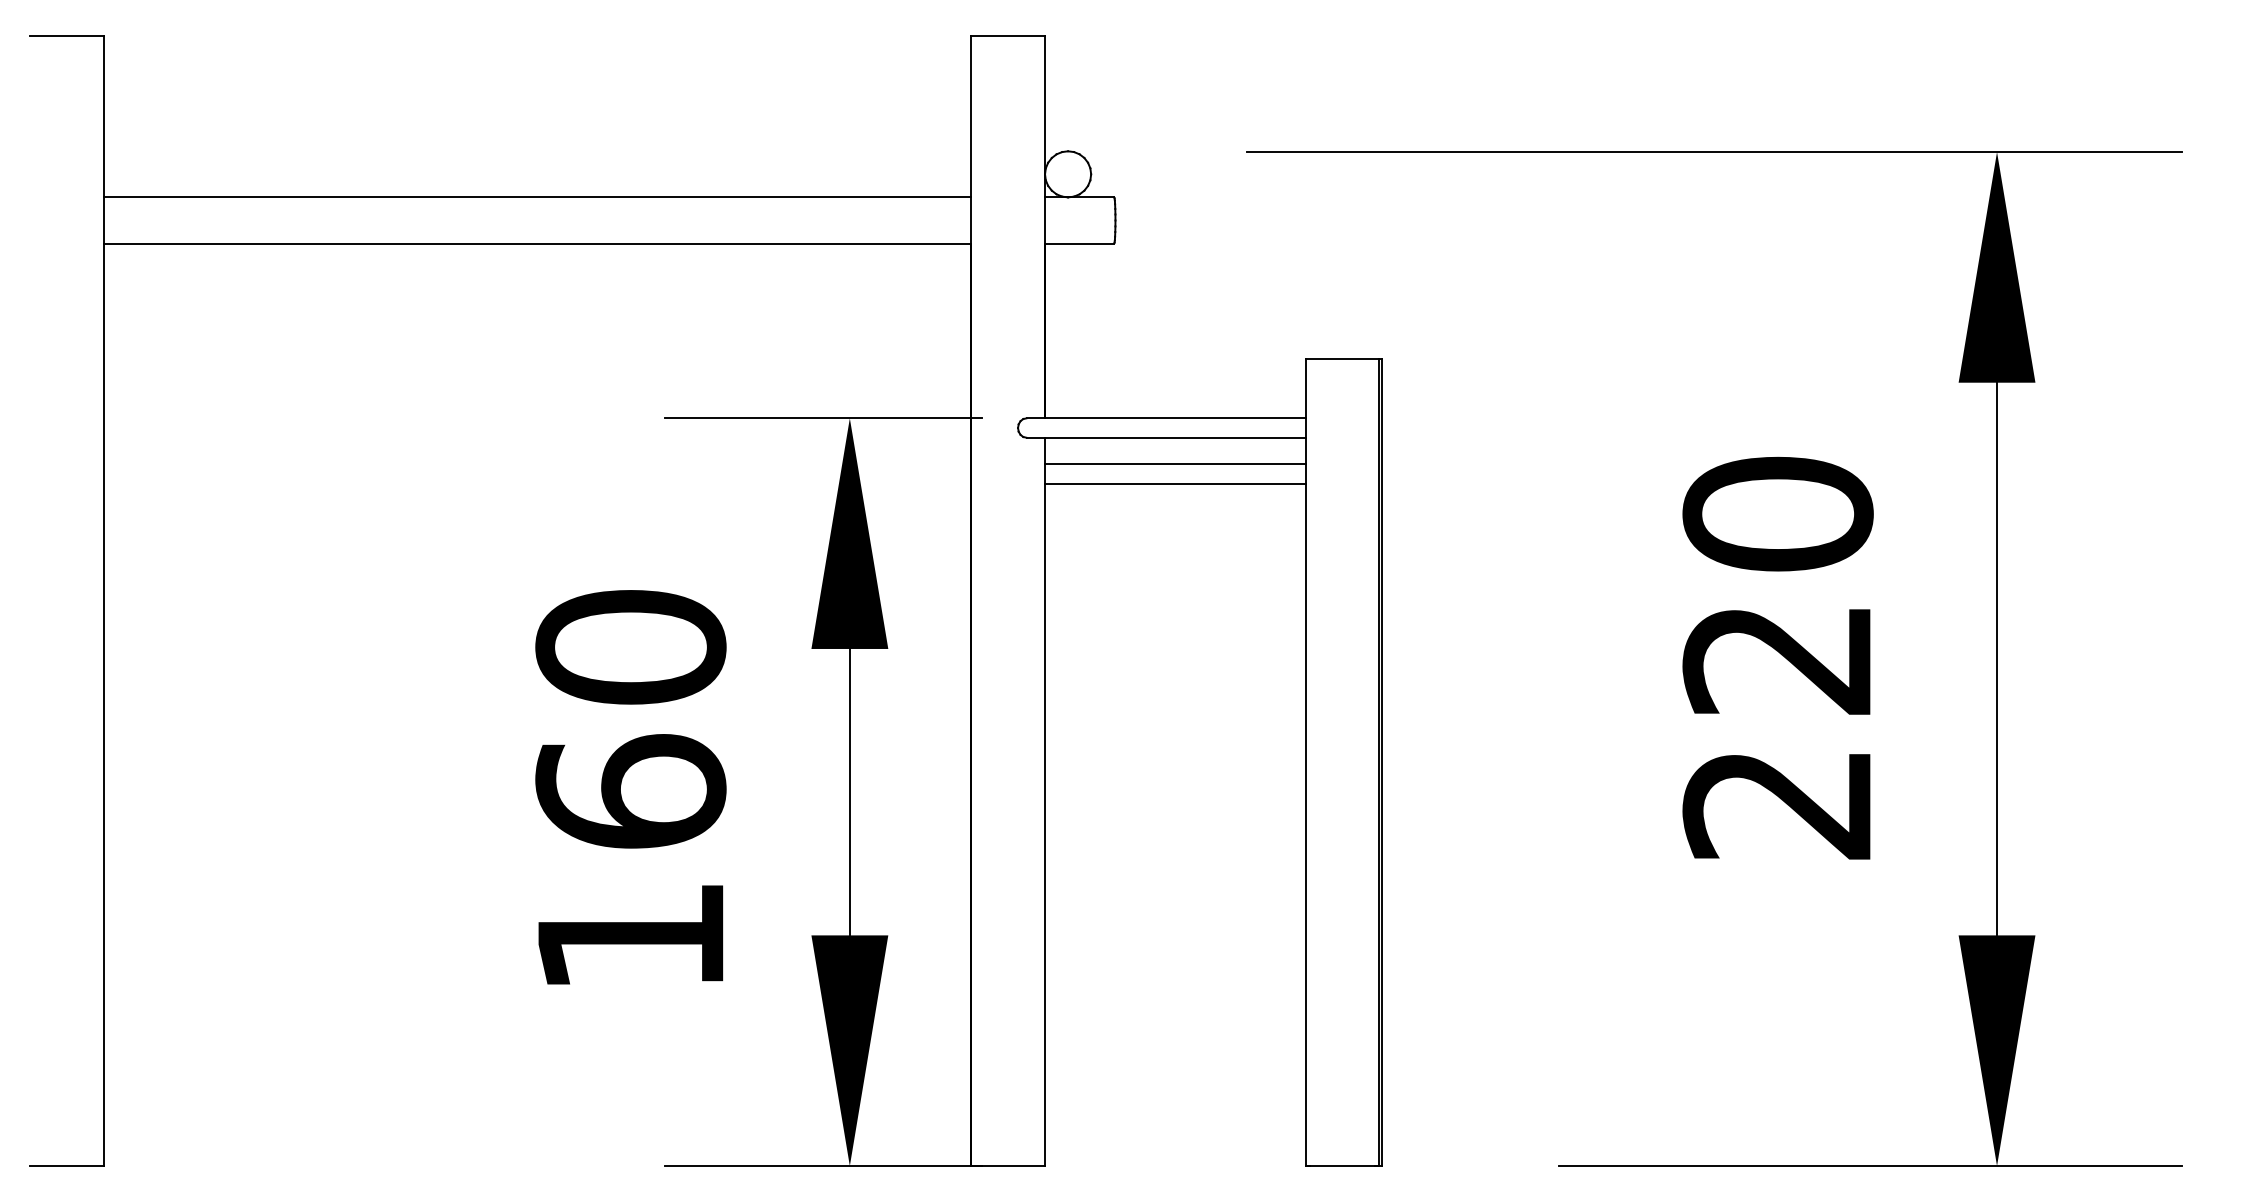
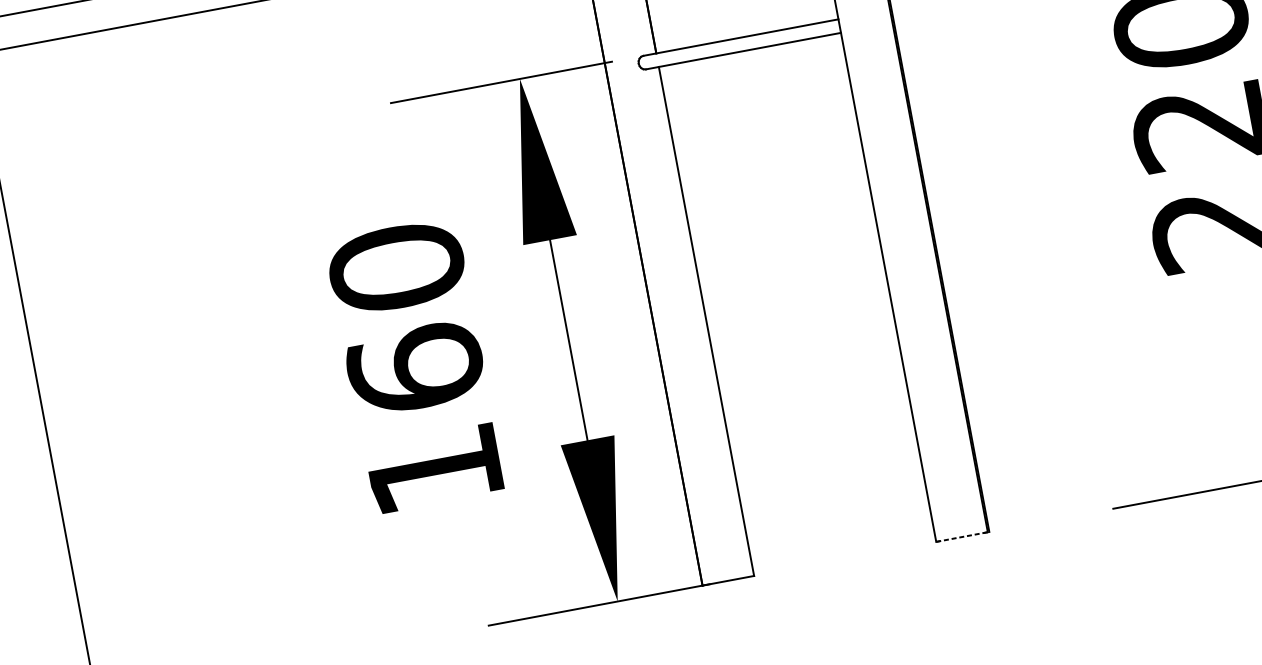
line: (1175, 464) -> (753, 68), removed
line: (1175, 483) -> (756, 81), removed
line: (1343, 1166) -> (962, 537), solid -> dashed

